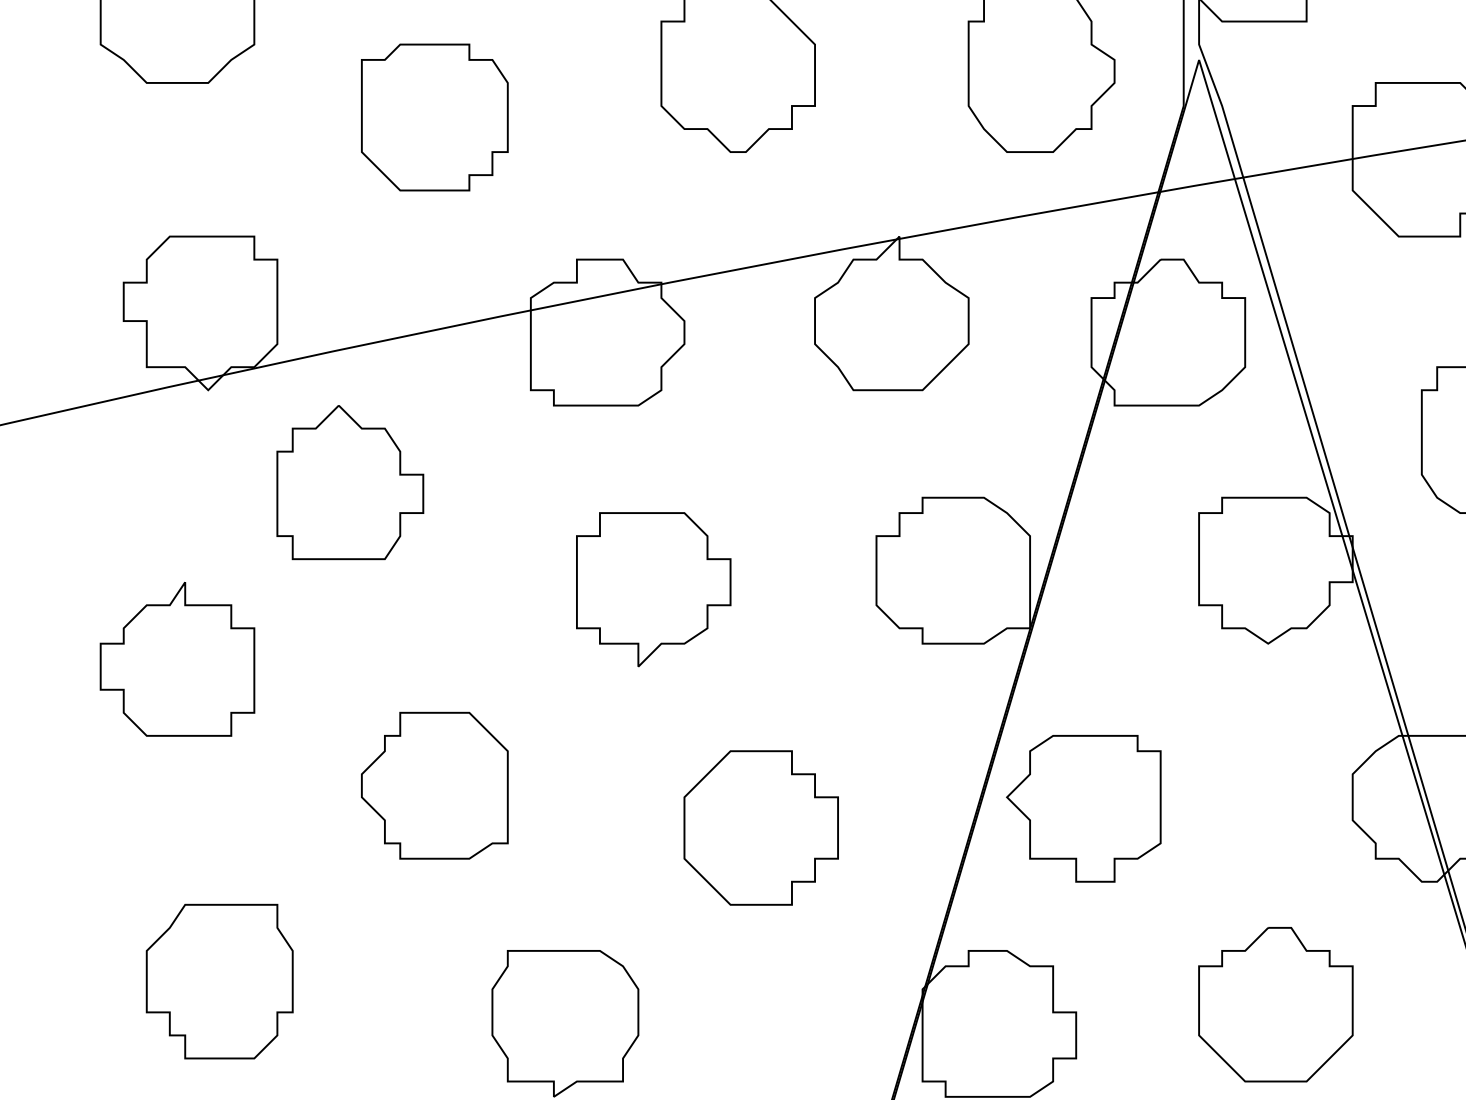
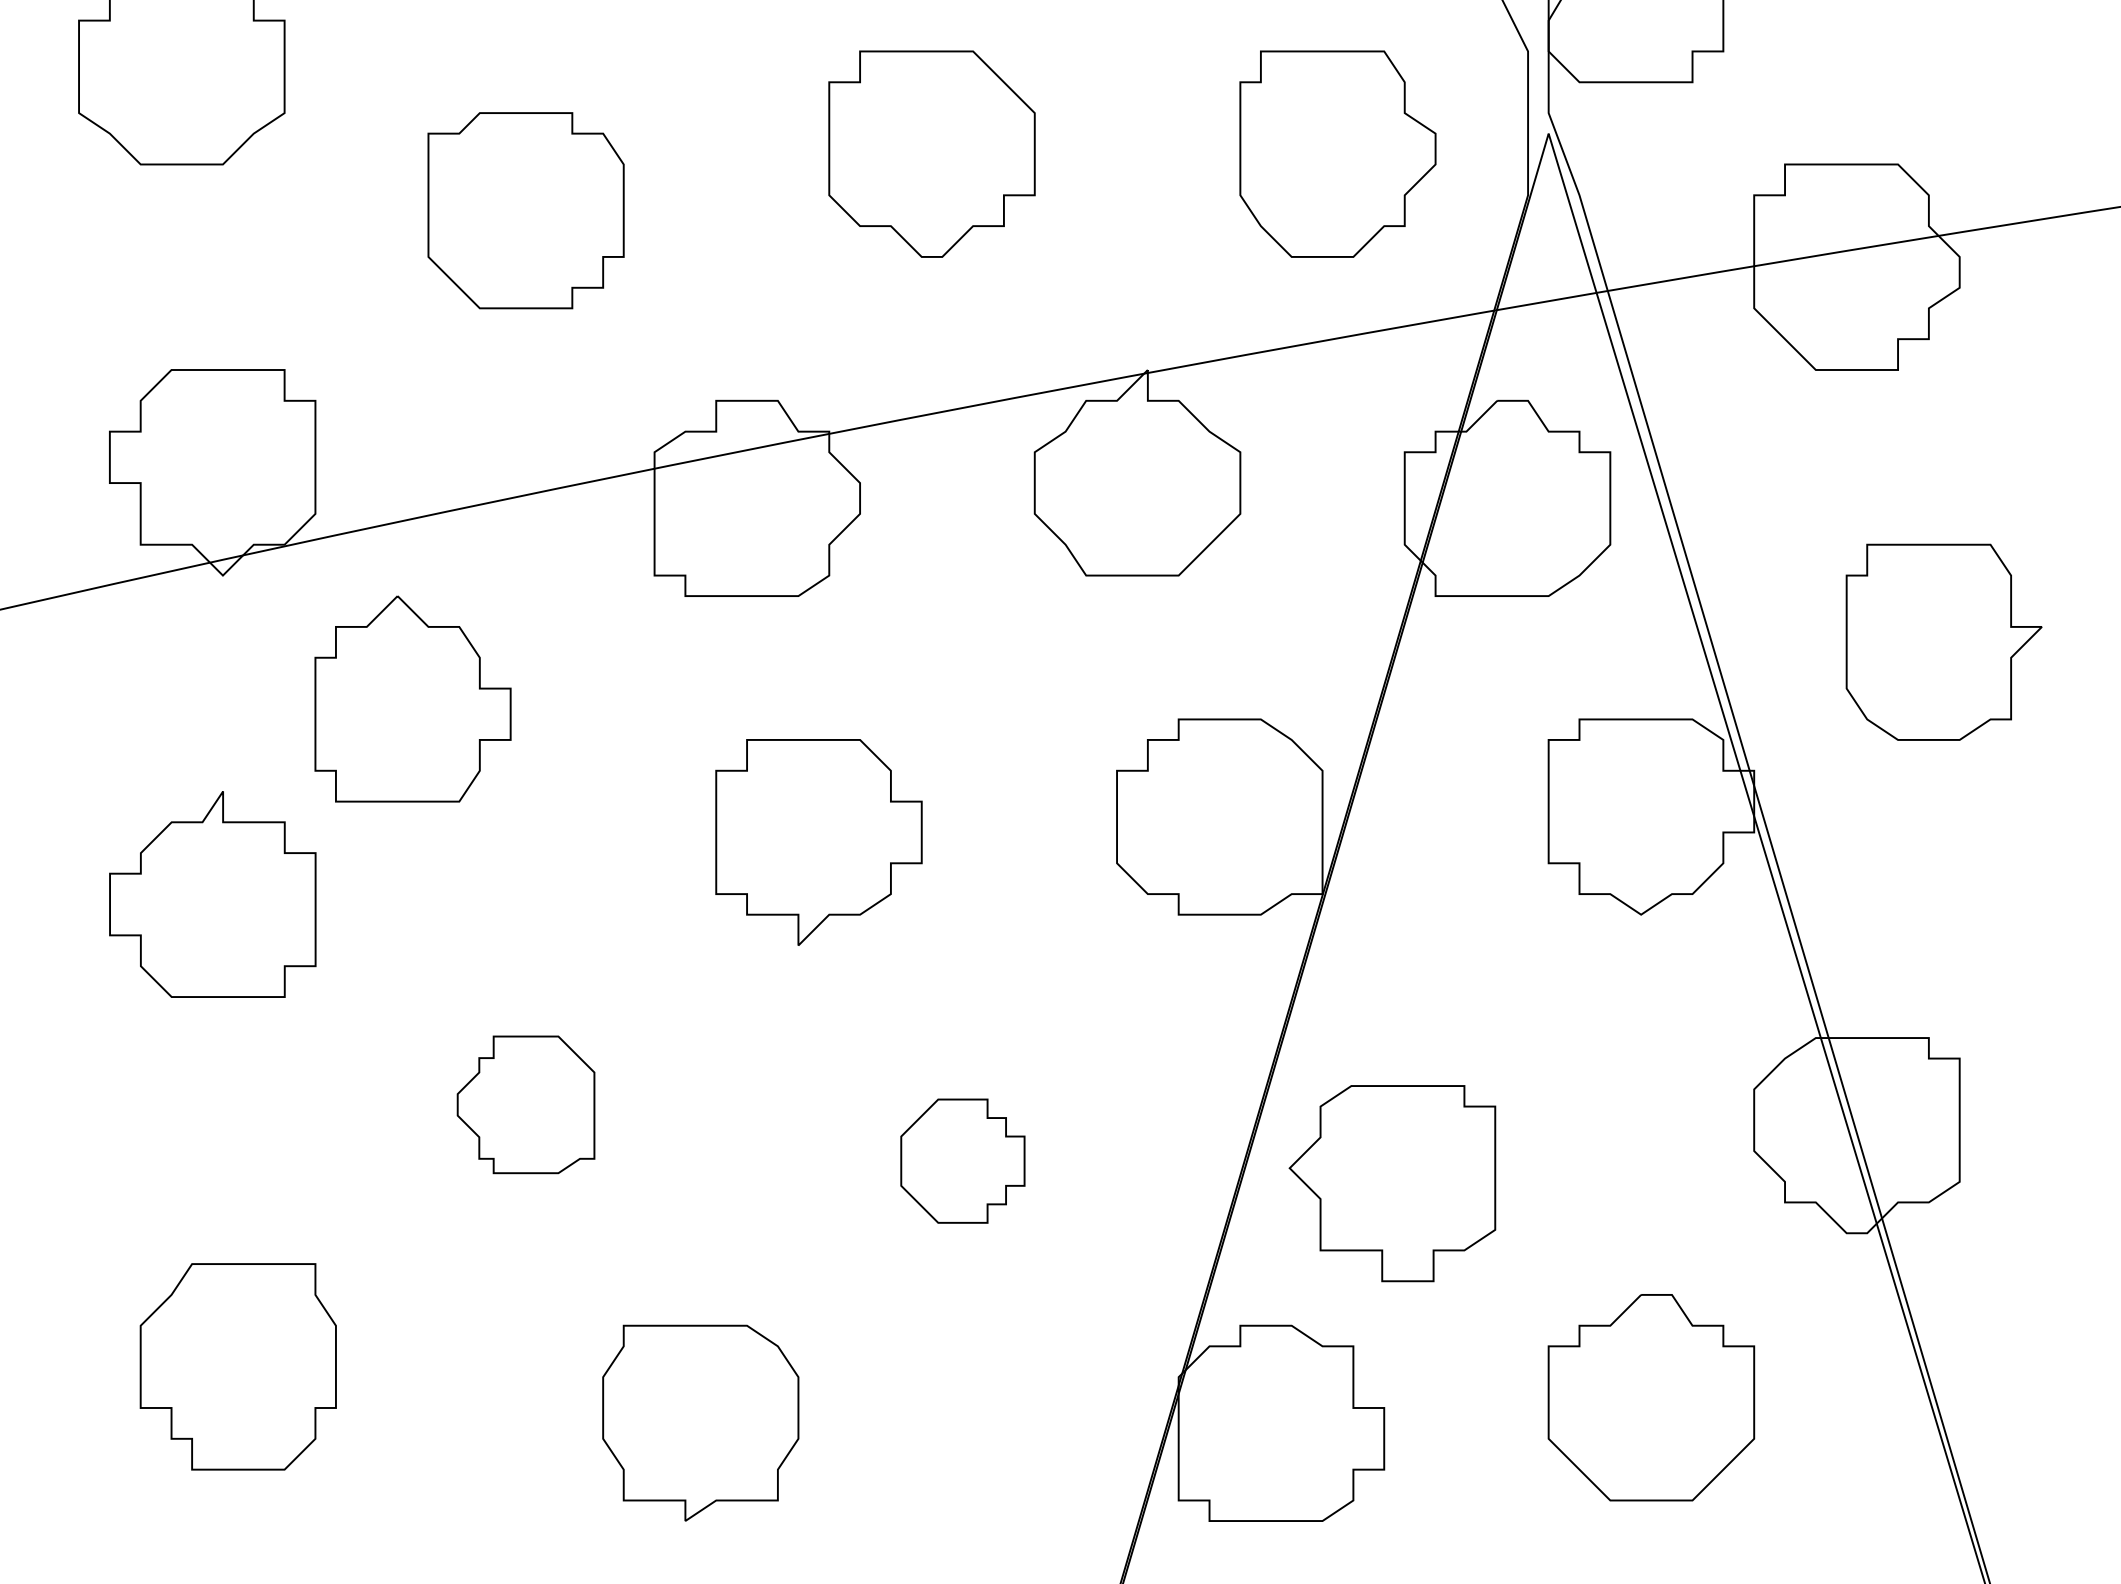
part: (177, 659) -> (212, 894), moved
part: (434, 785) -> (525, 1104), size x0.7
part: (1083, 808) -> (1392, 1183), moved
part: (760, 827) -> (962, 1160), size x0.6

